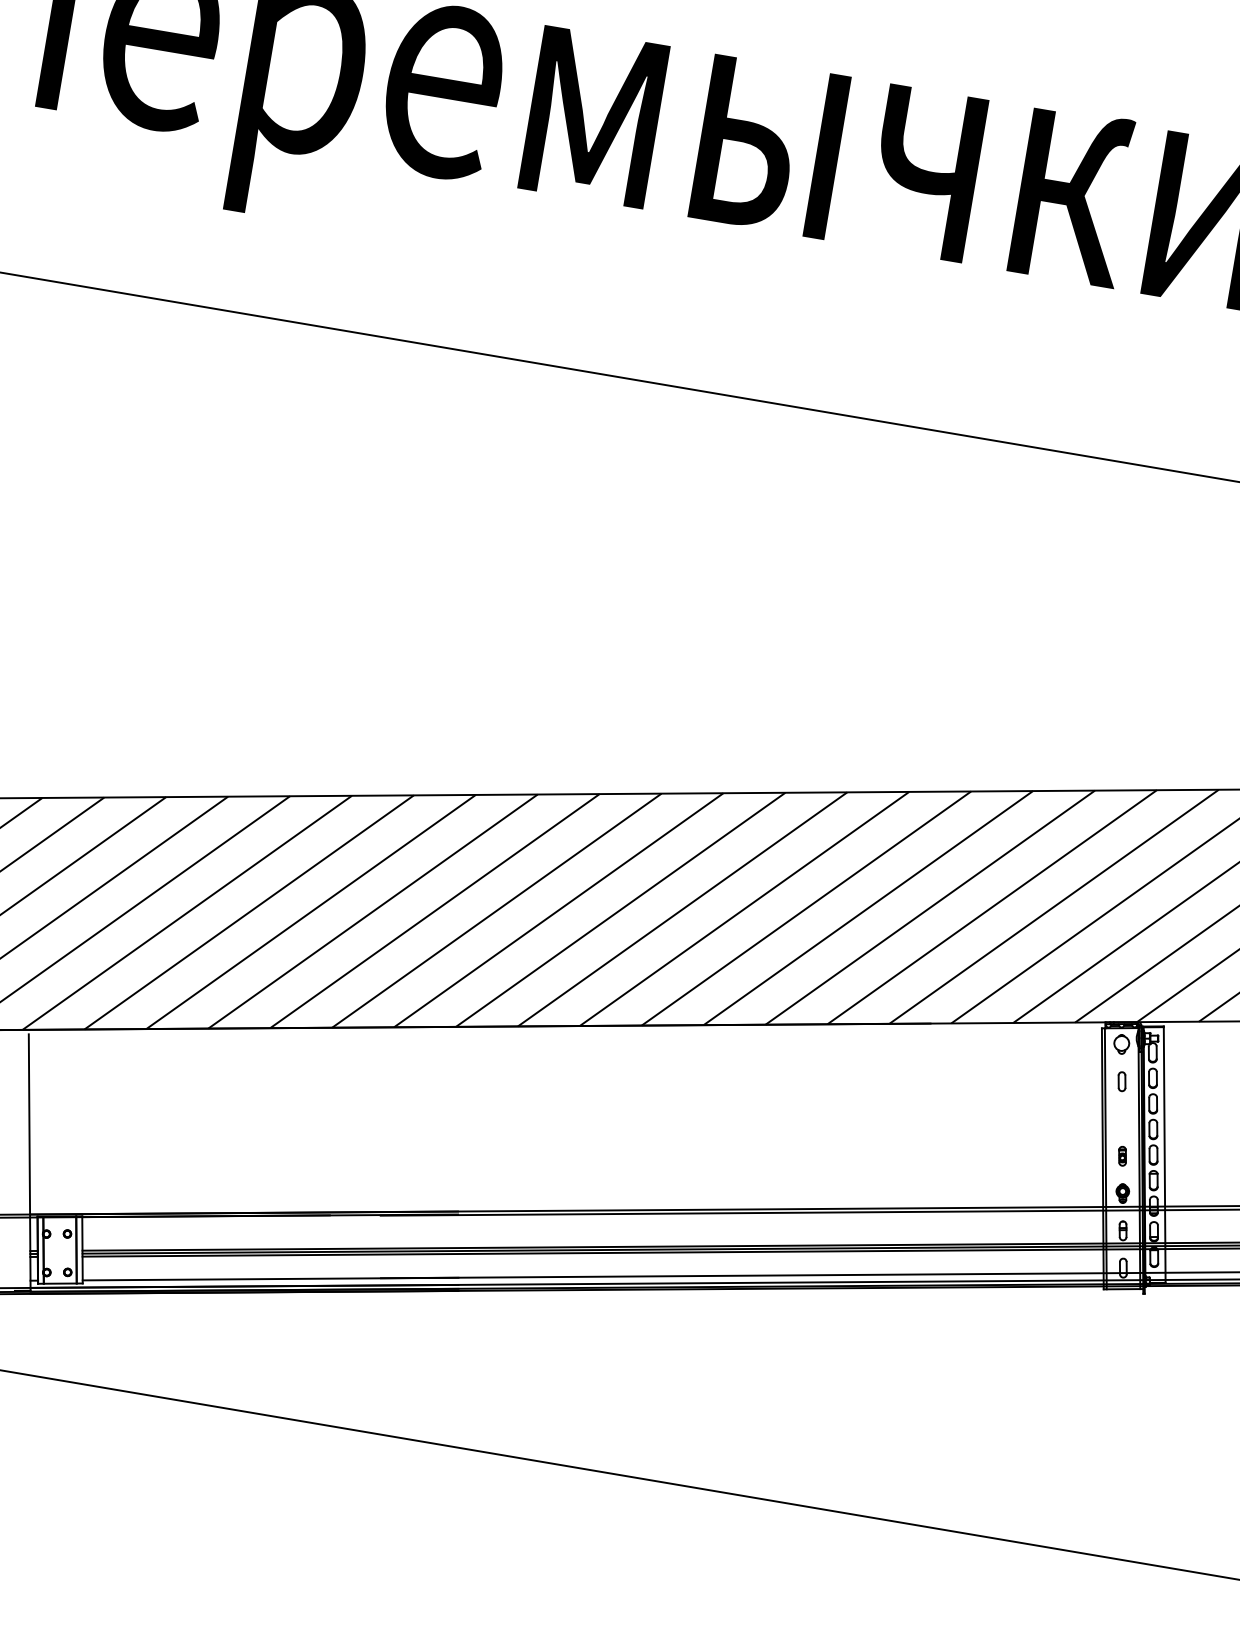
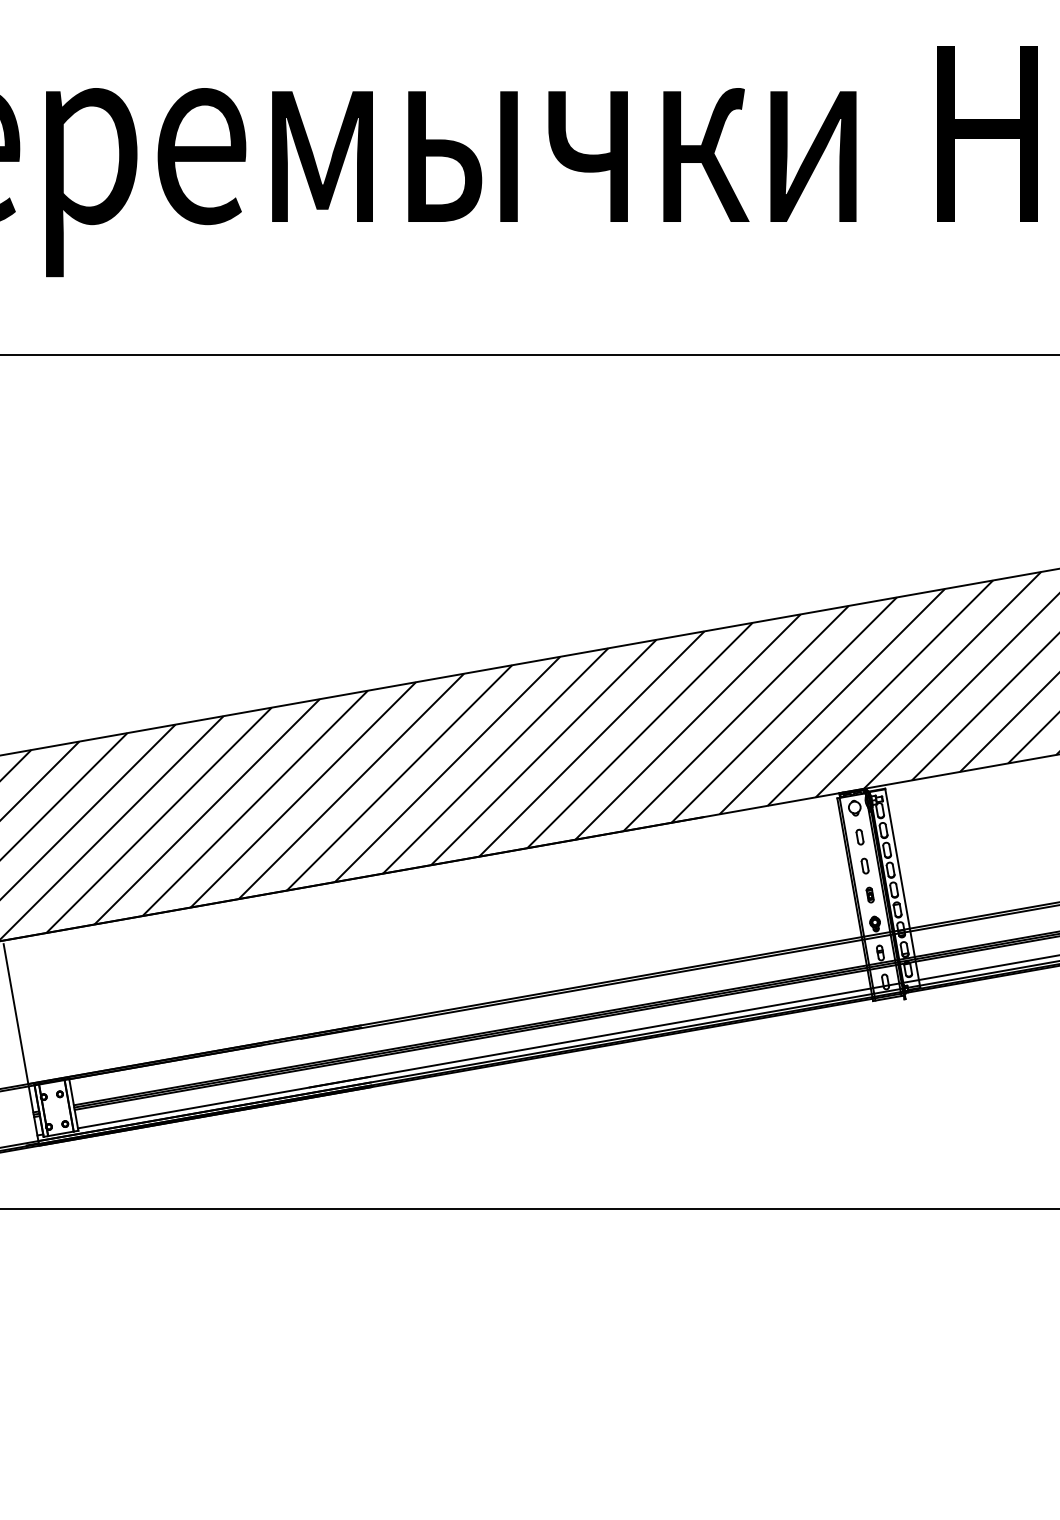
part: (1121, 1118) -> (864, 865), added

